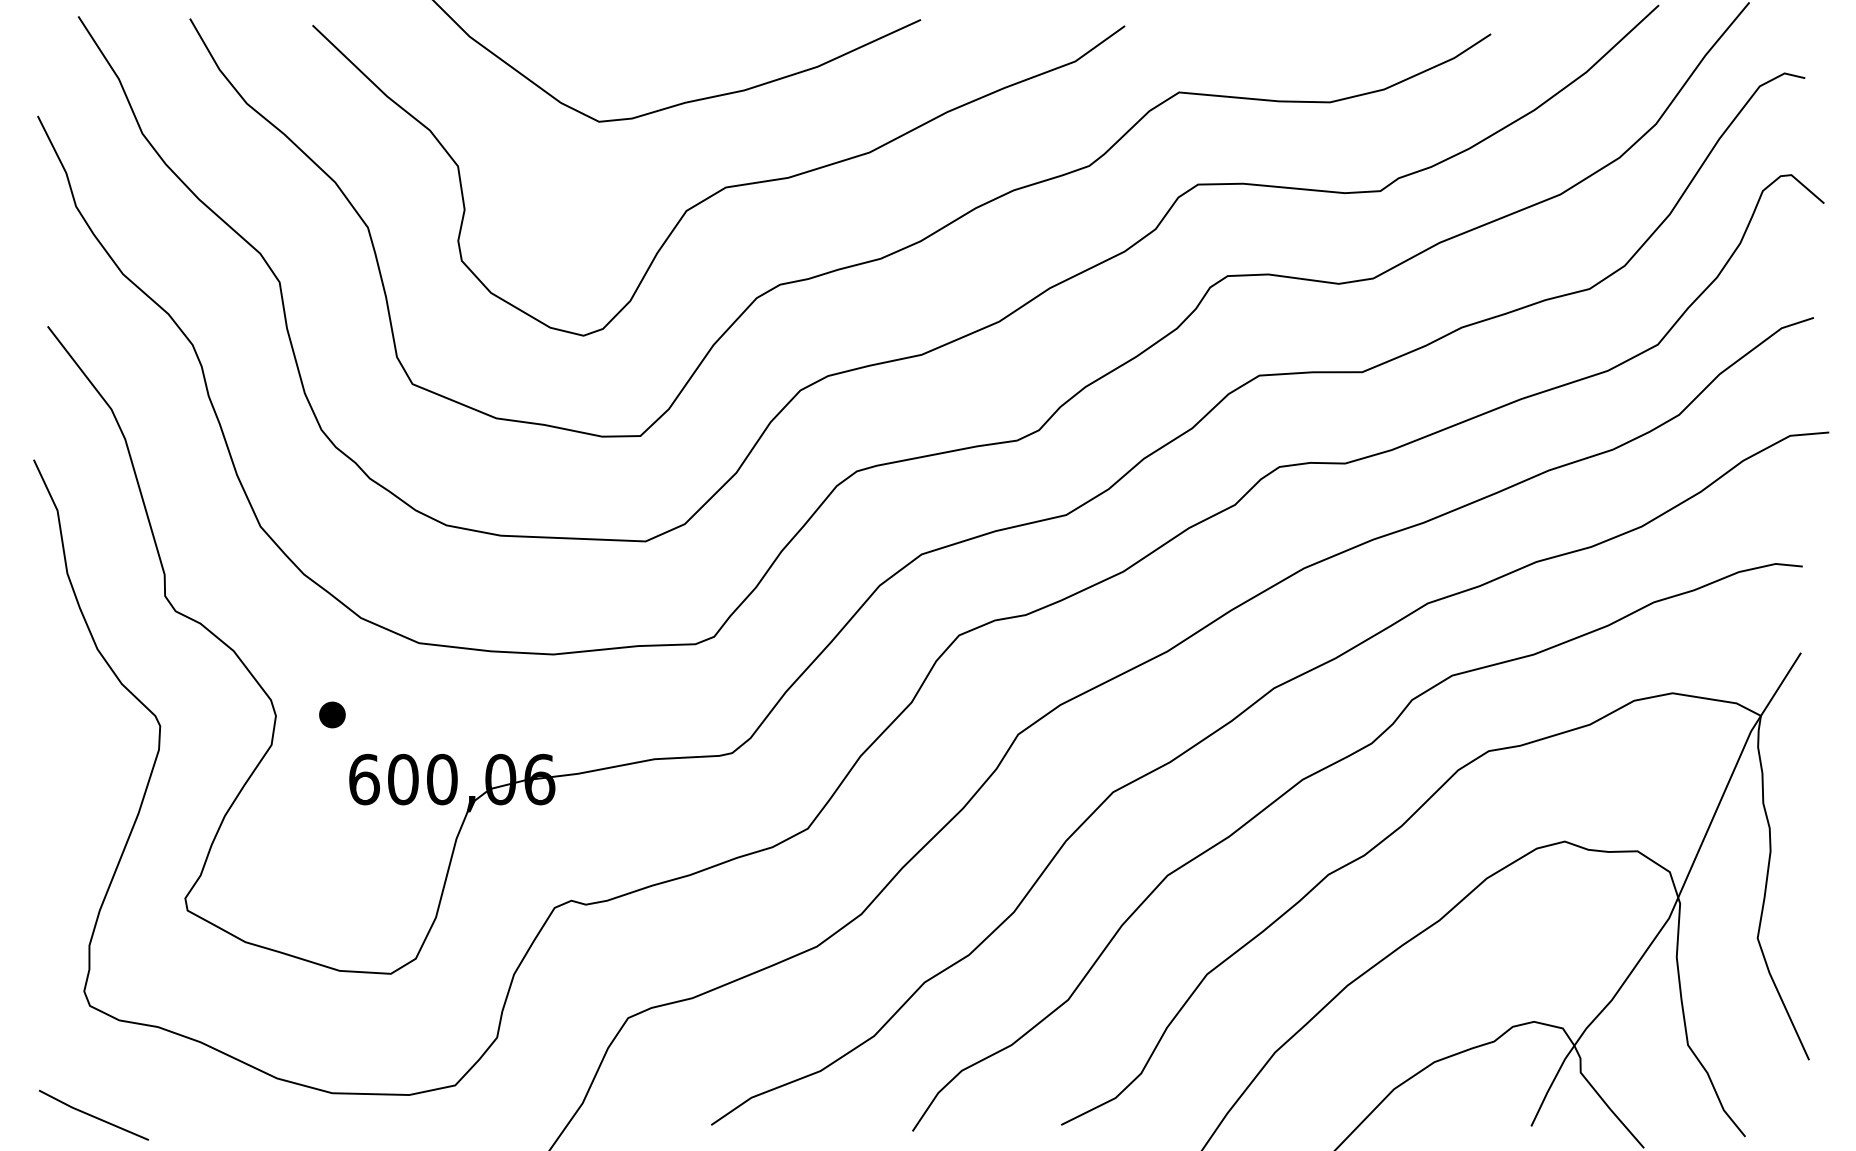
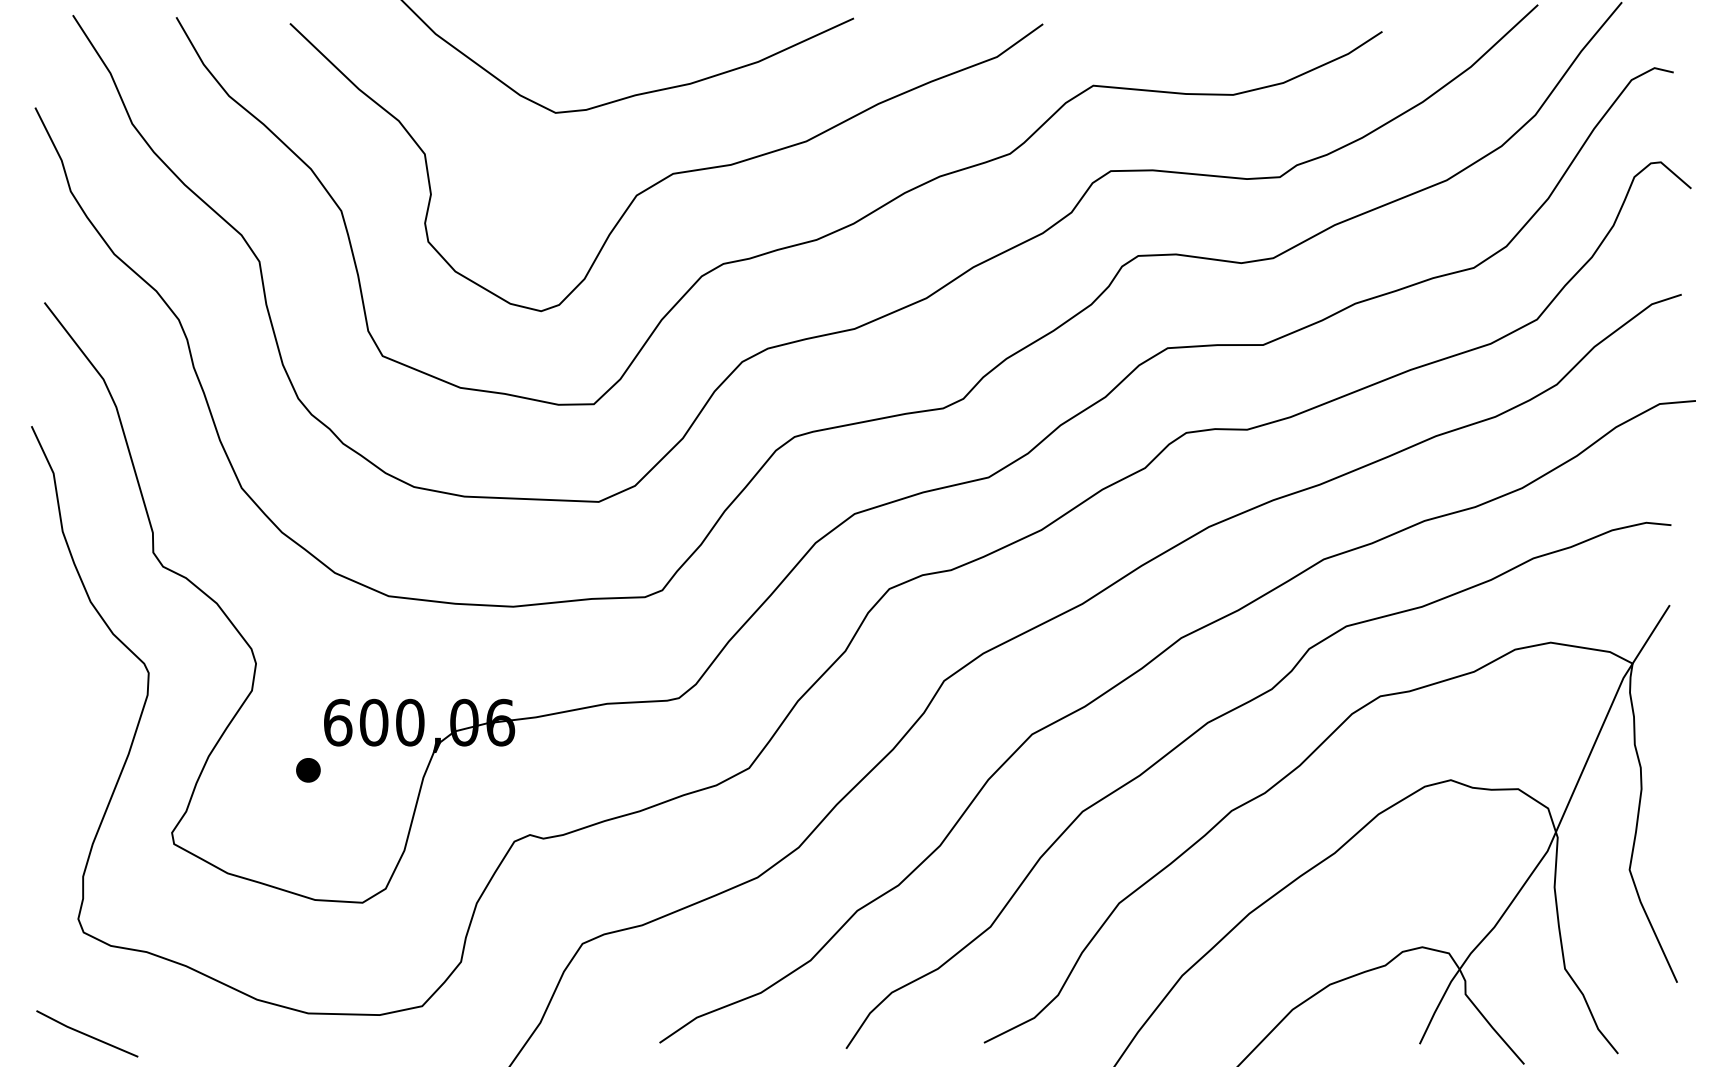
part: (332, 714) -> (308, 769), moved

